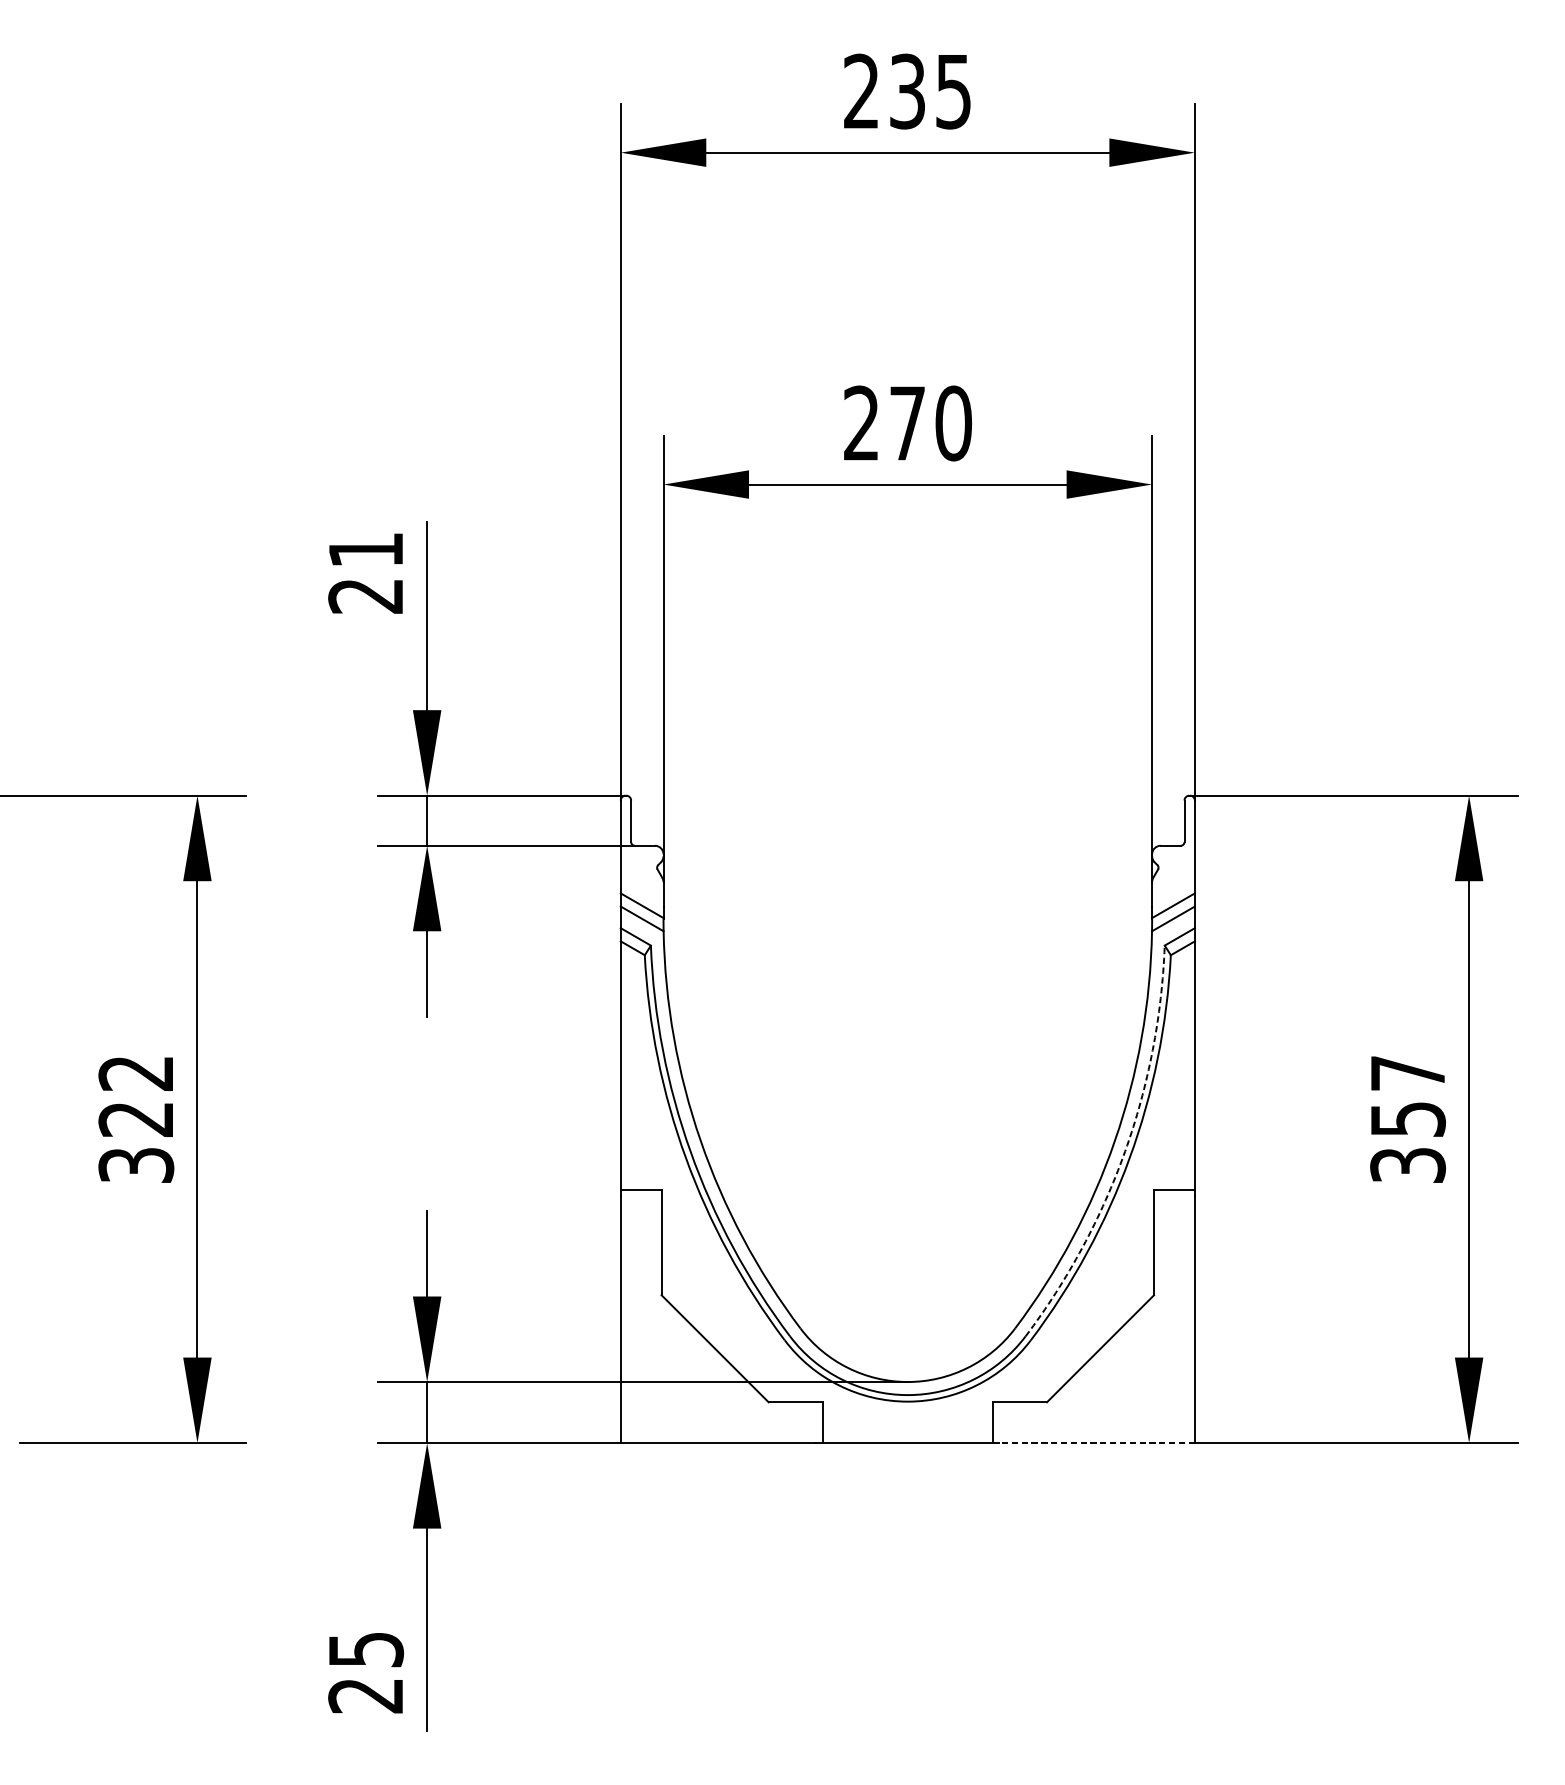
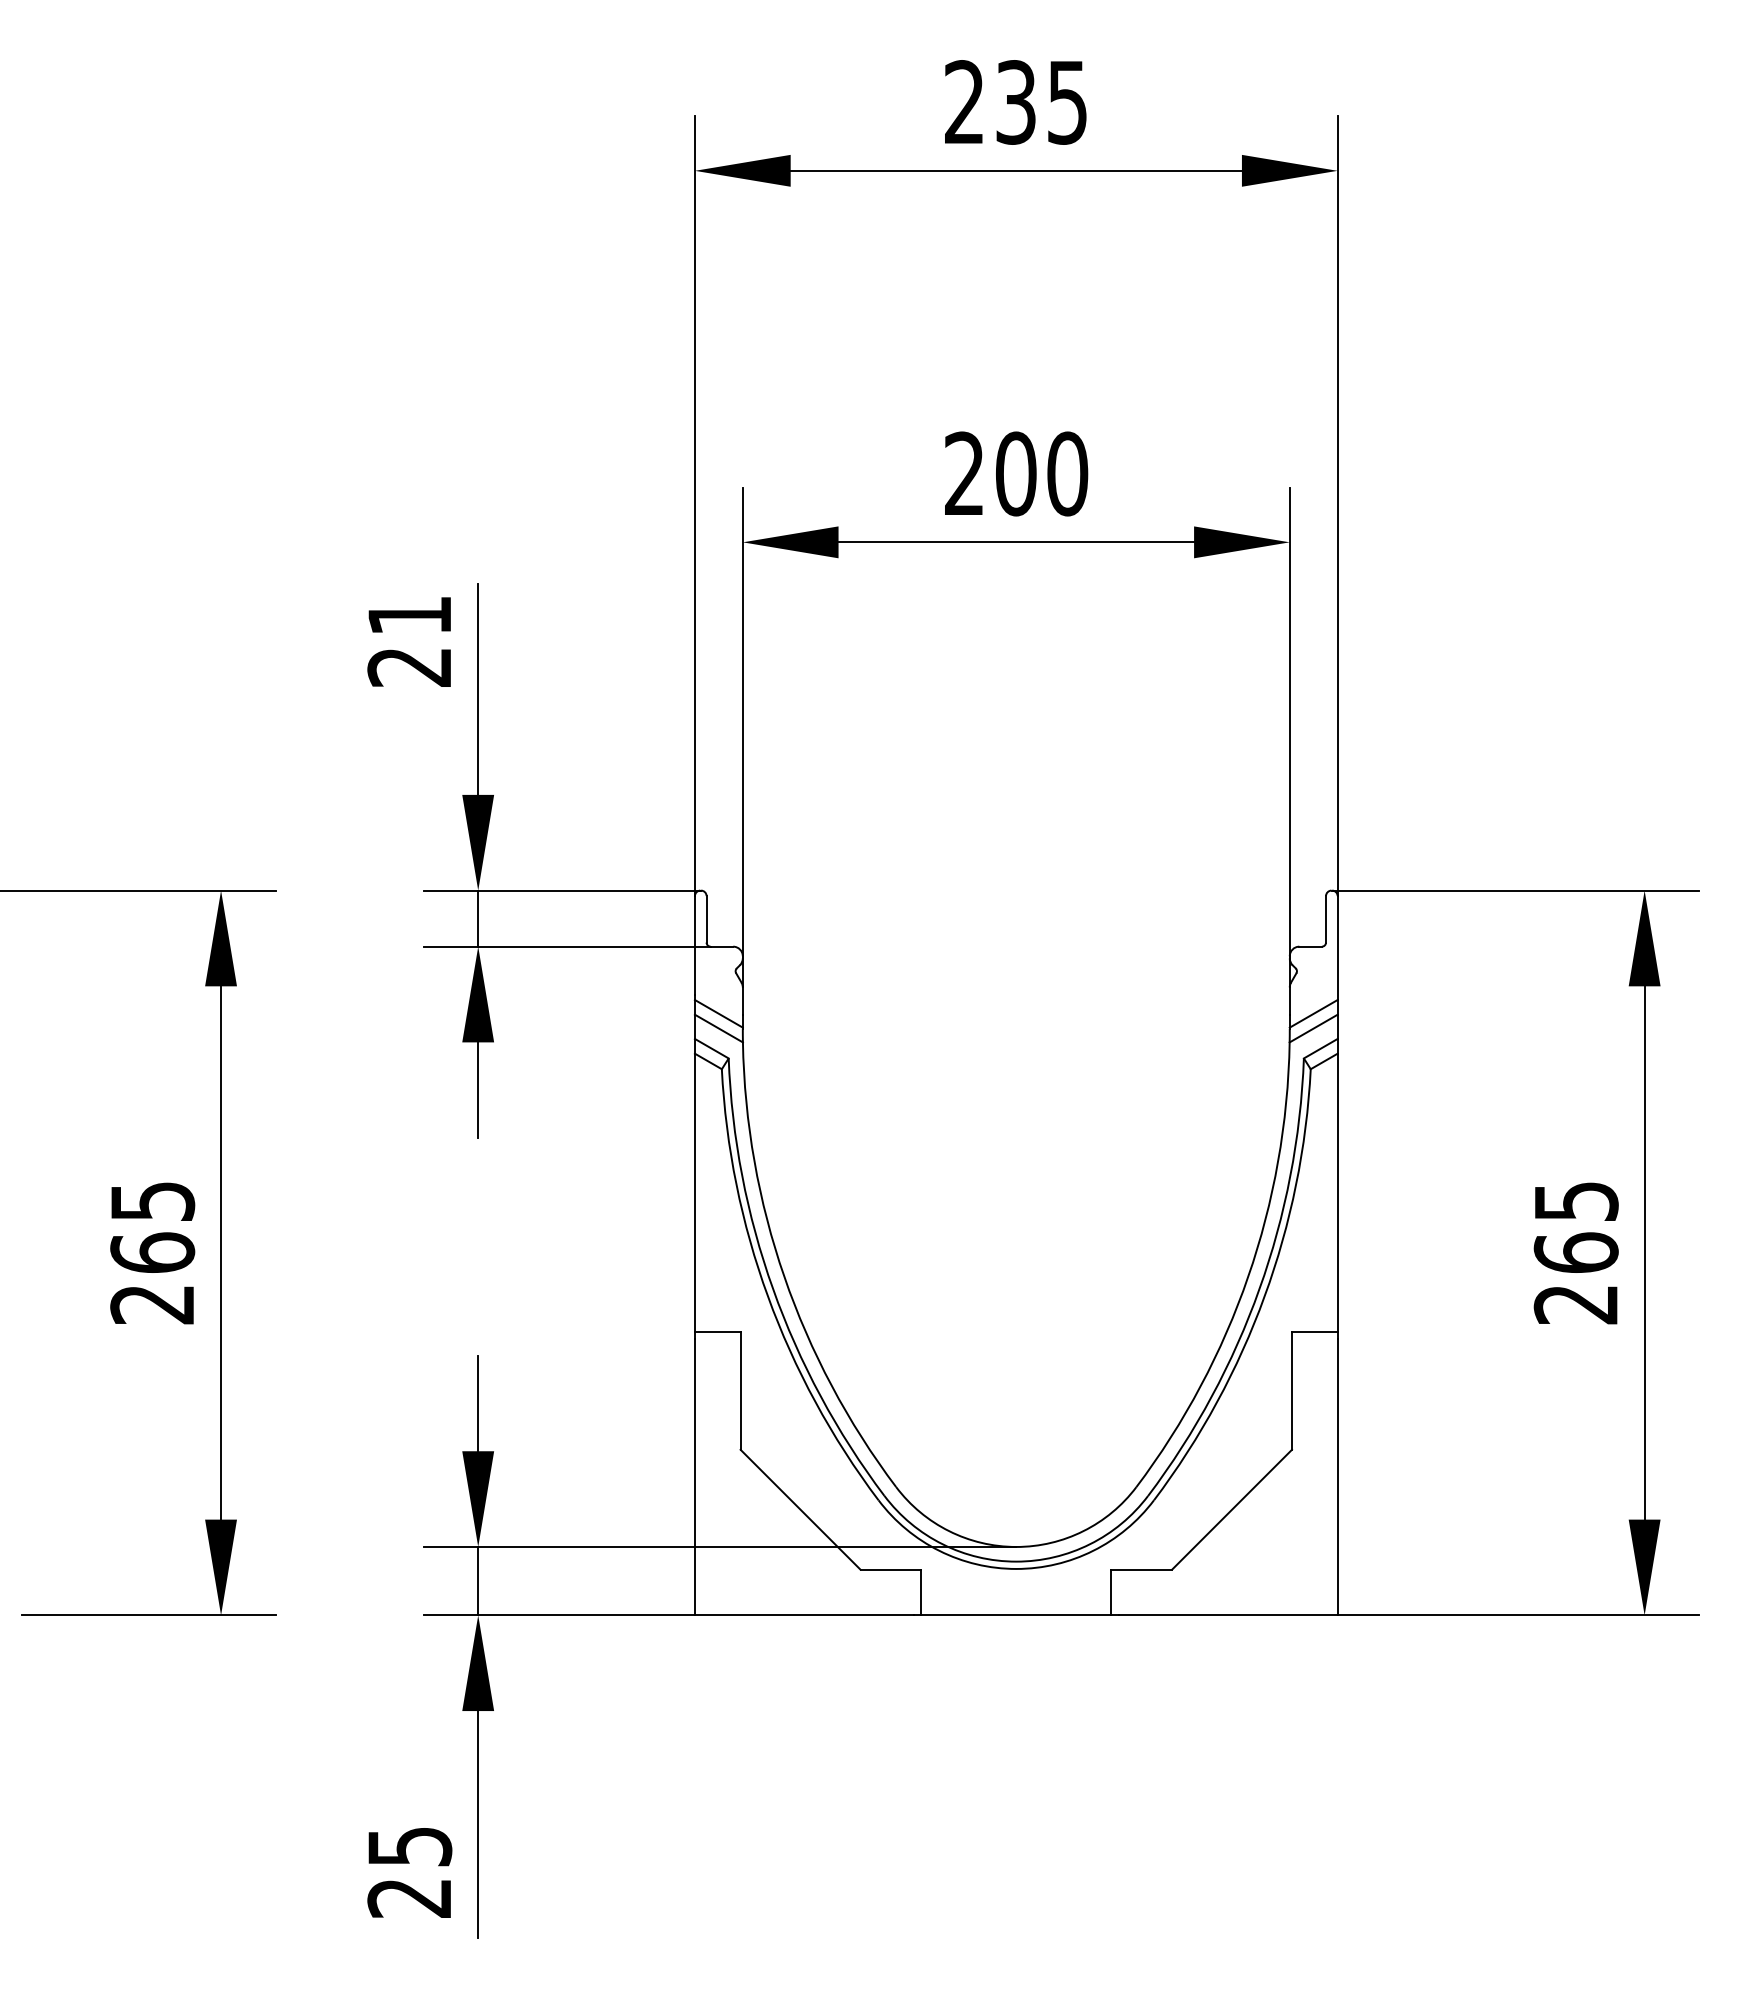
text: (908, 423) -> (1016, 473), 270 -> 200
text: (136, 1119) -> (152, 1253), 322 -> 265
text: (1407, 1119) -> (1575, 1253), 357 -> 265
arc: (1125, 1152) -> (1259, 1289), dashed -> solid
line: (1096, 1443) -> (1227, 1615), dashed -> solid

